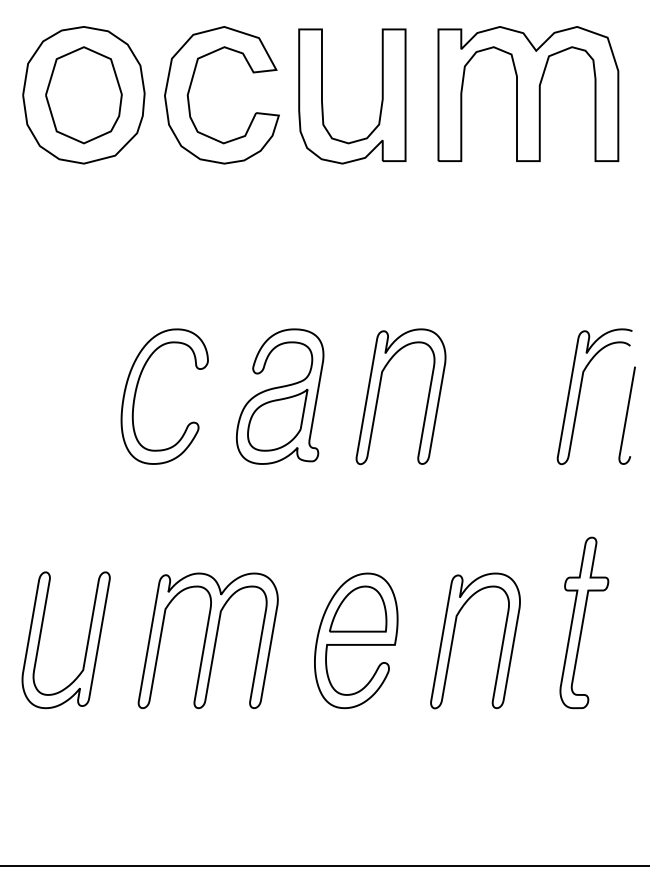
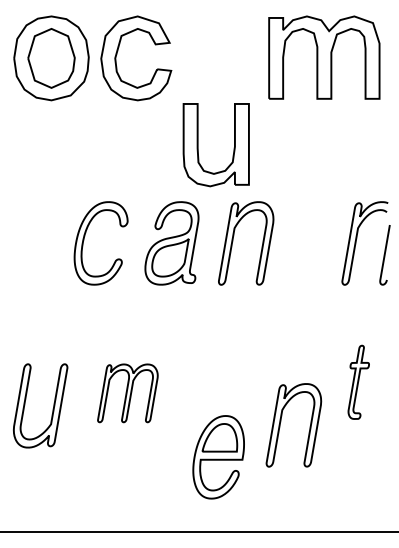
part: (323, 97) -> (198, 145), moved
part: (584, 623) -> (358, 382), size x0.7
part: (455, 634) -> (281, 421), moved
part: (207, 641) -> (127, 393), size x0.7
part: (355, 641) -> (218, 457), moved
part: (85, 644) -> (52, 408), moved

